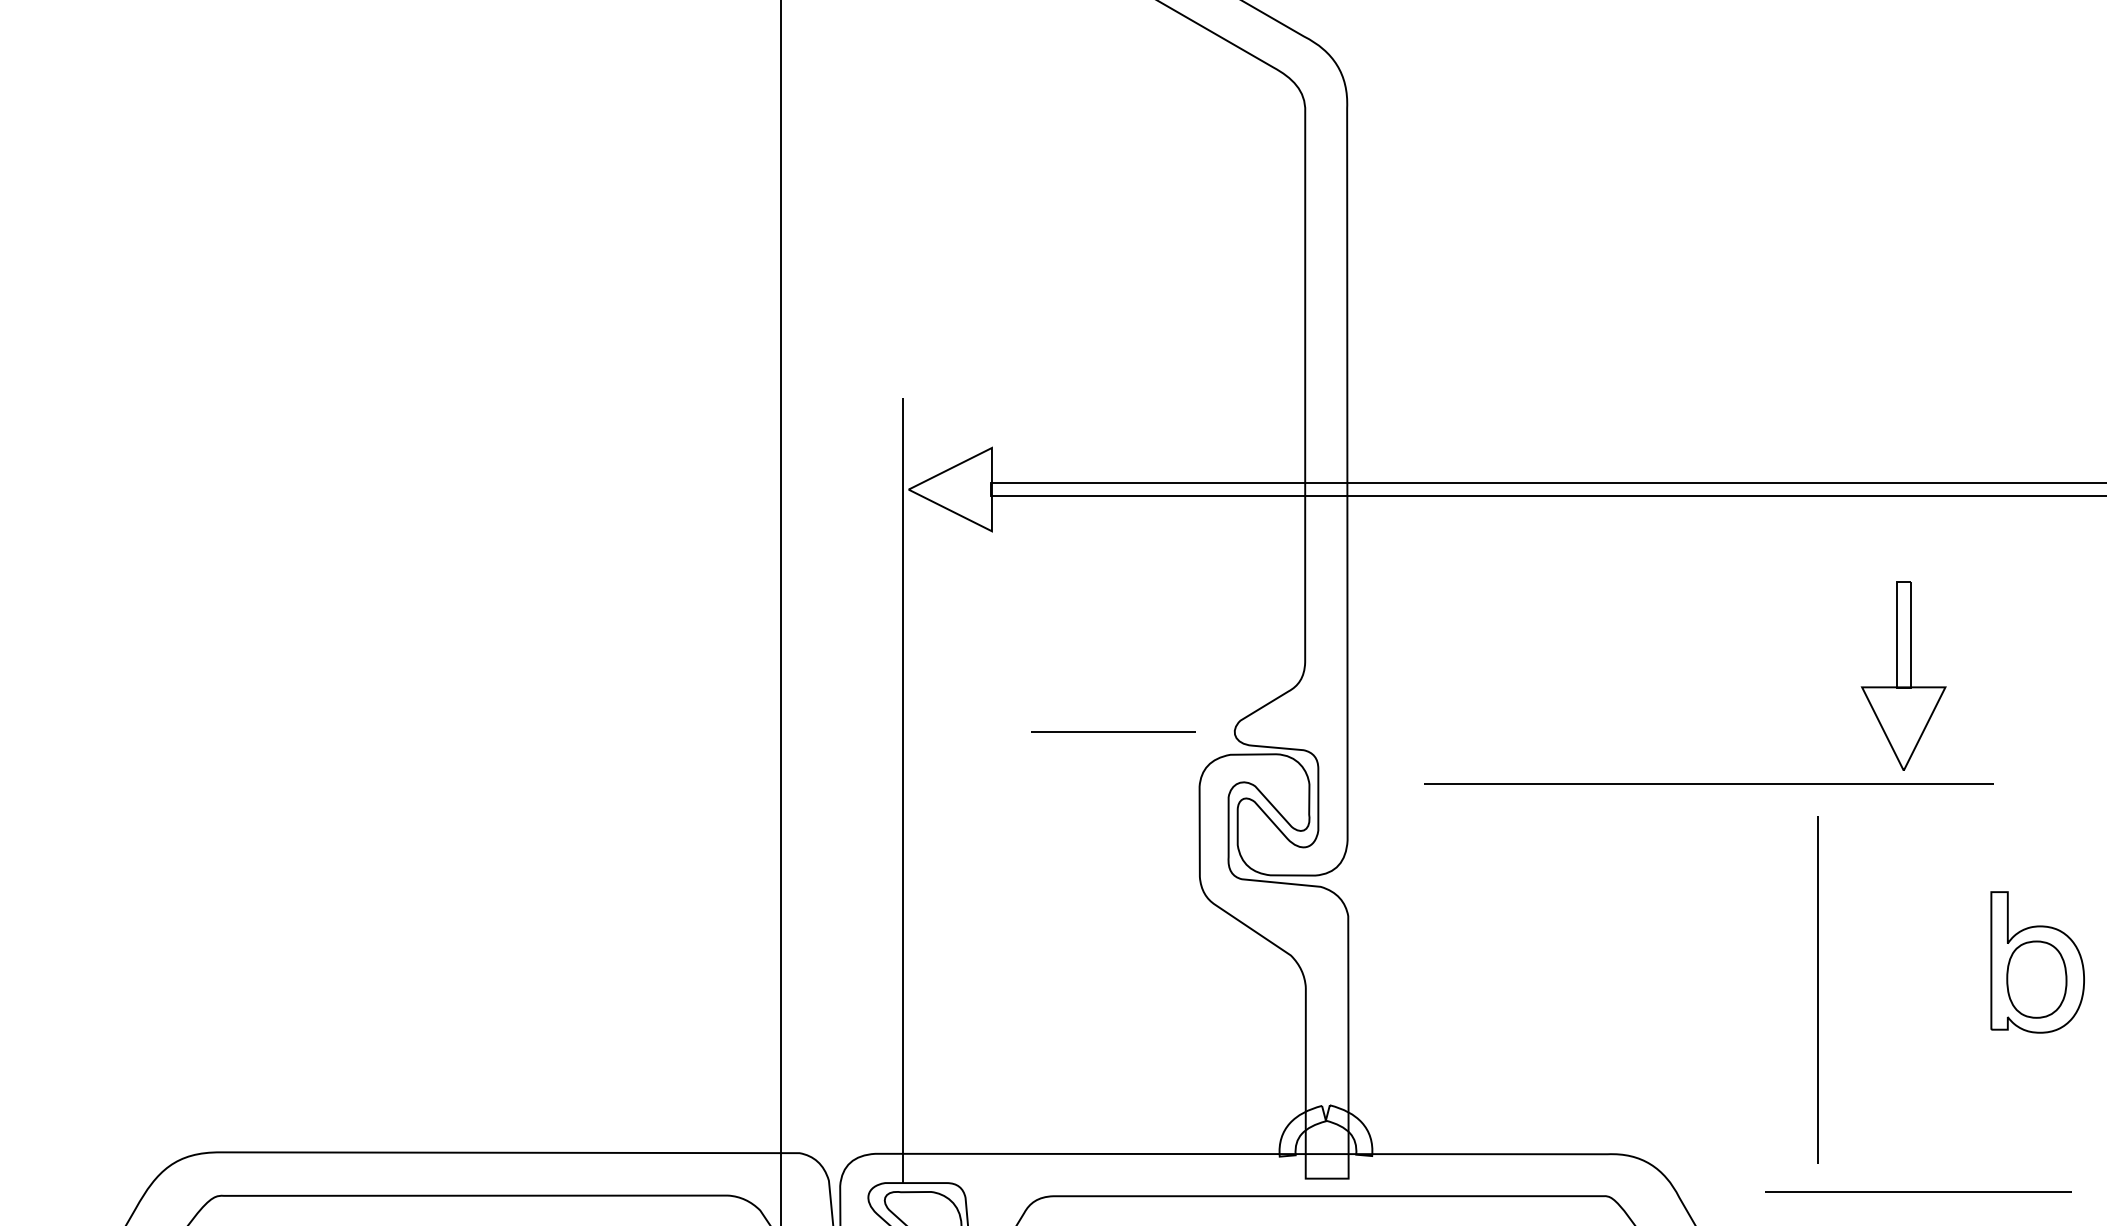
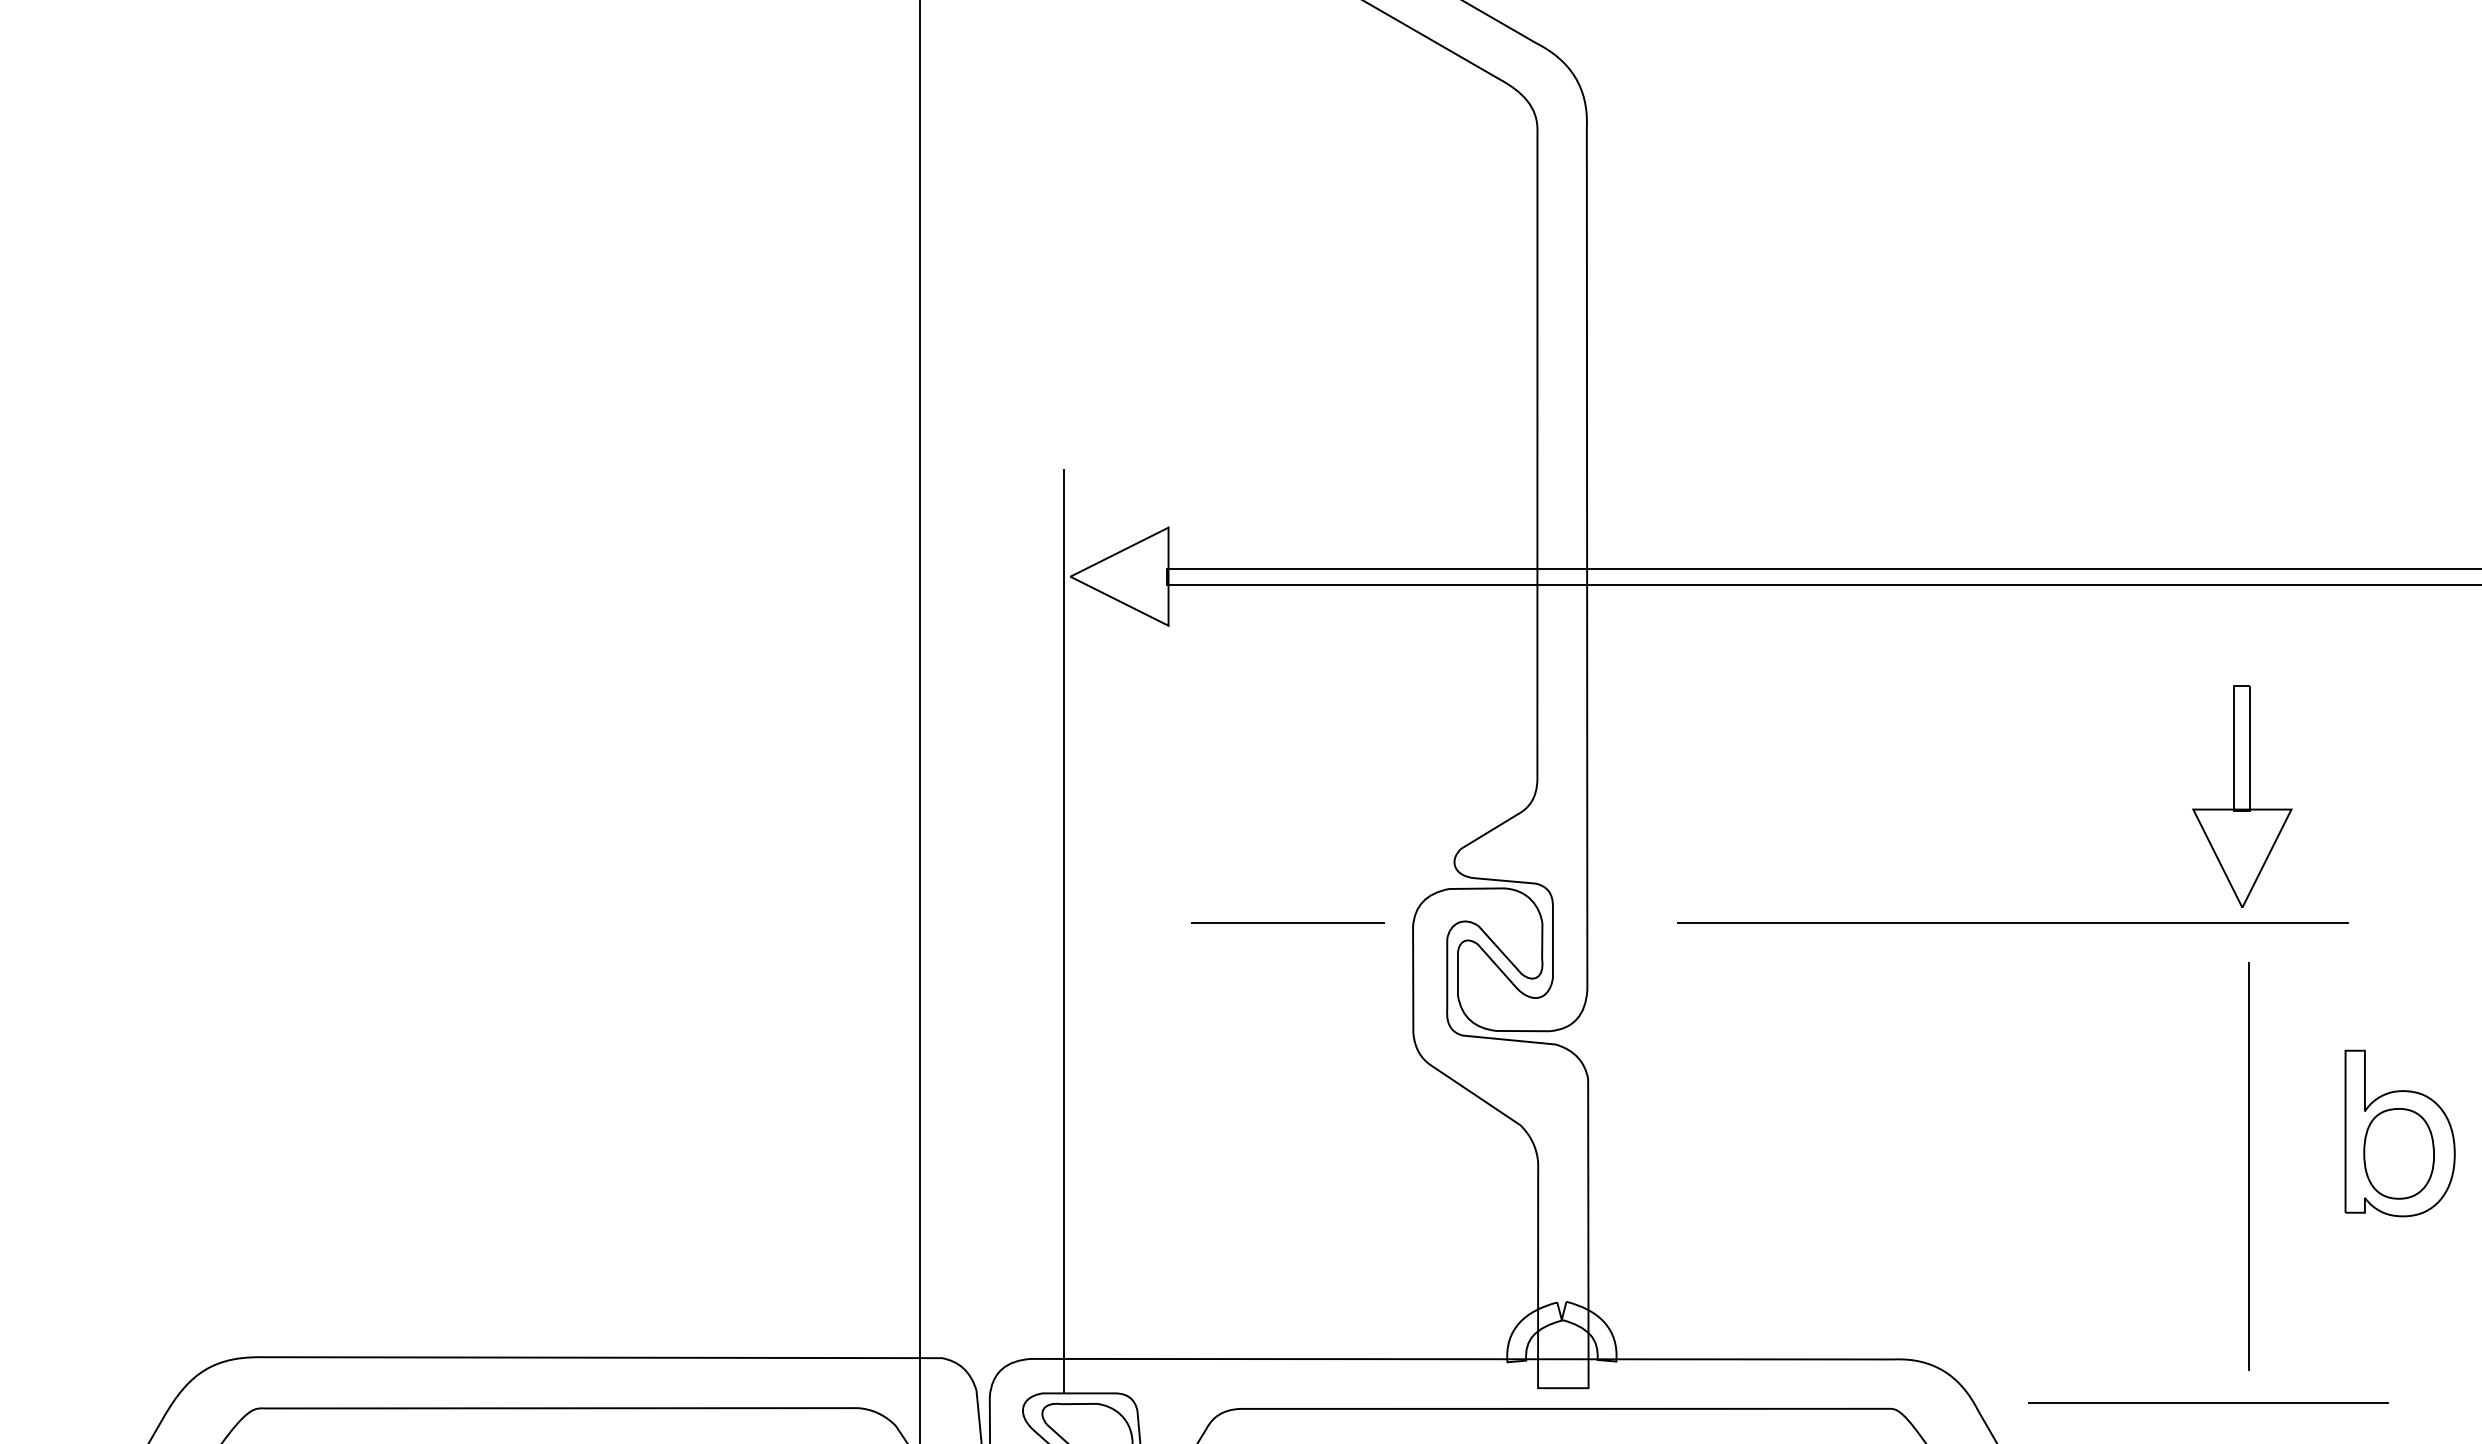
line: (1112, 731) -> (1287, 922), moved
line: (1818, 990) -> (2248, 1166), moved
line: (1918, 1190) -> (2208, 1402), moved

